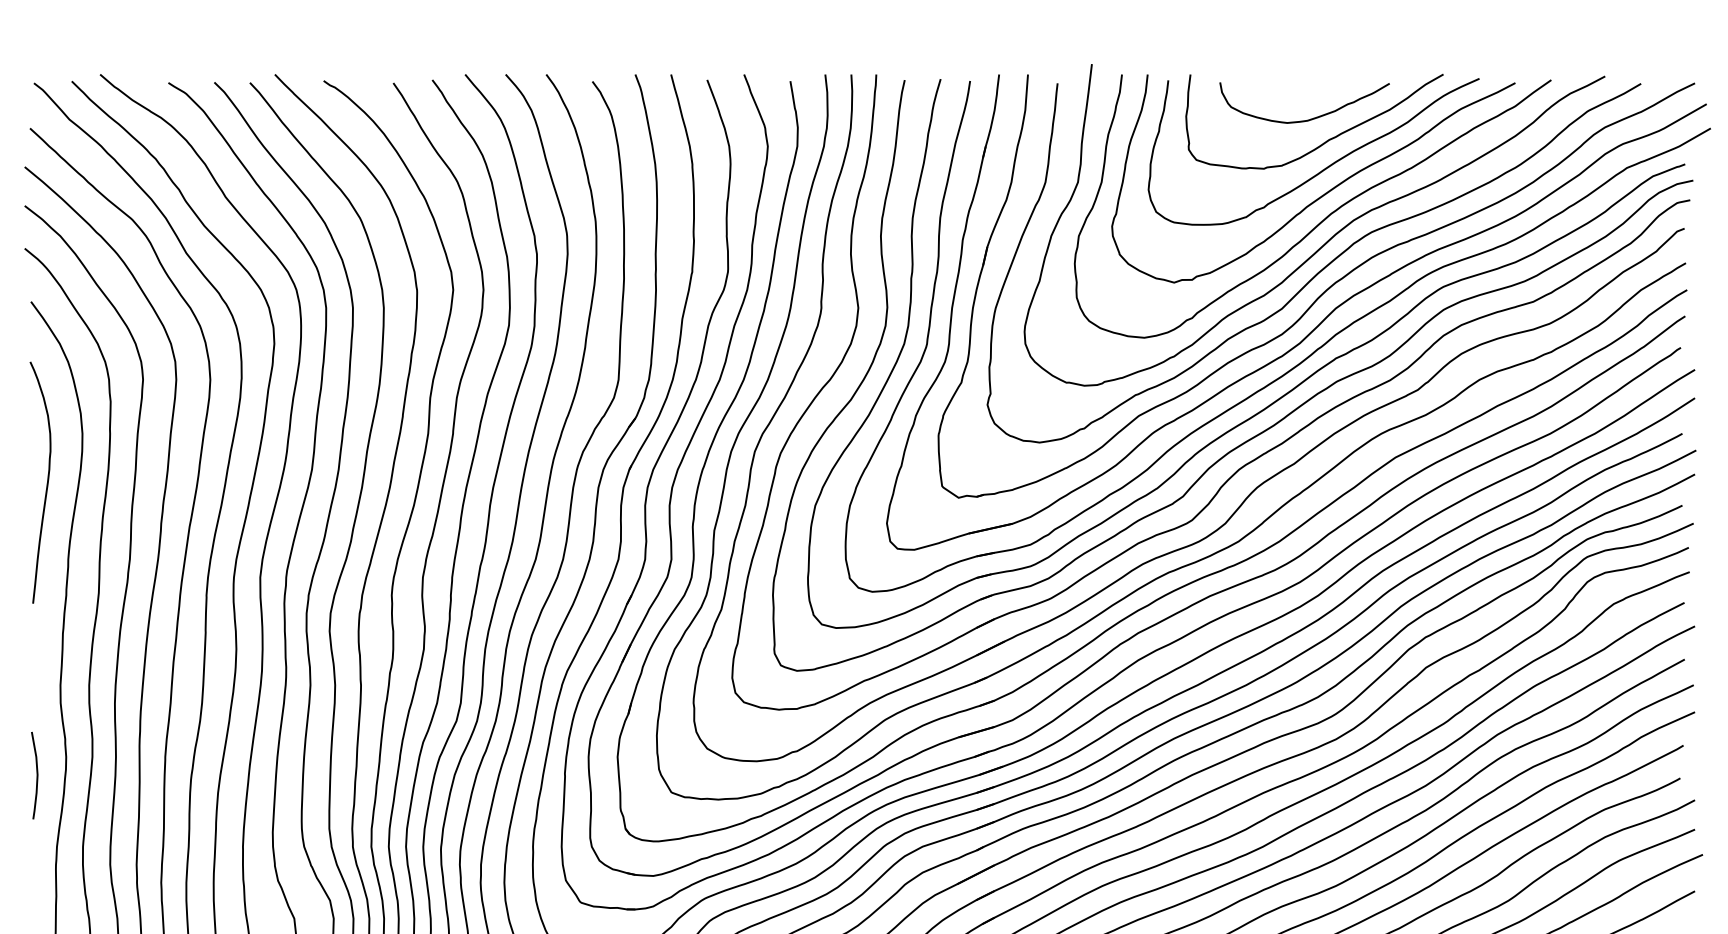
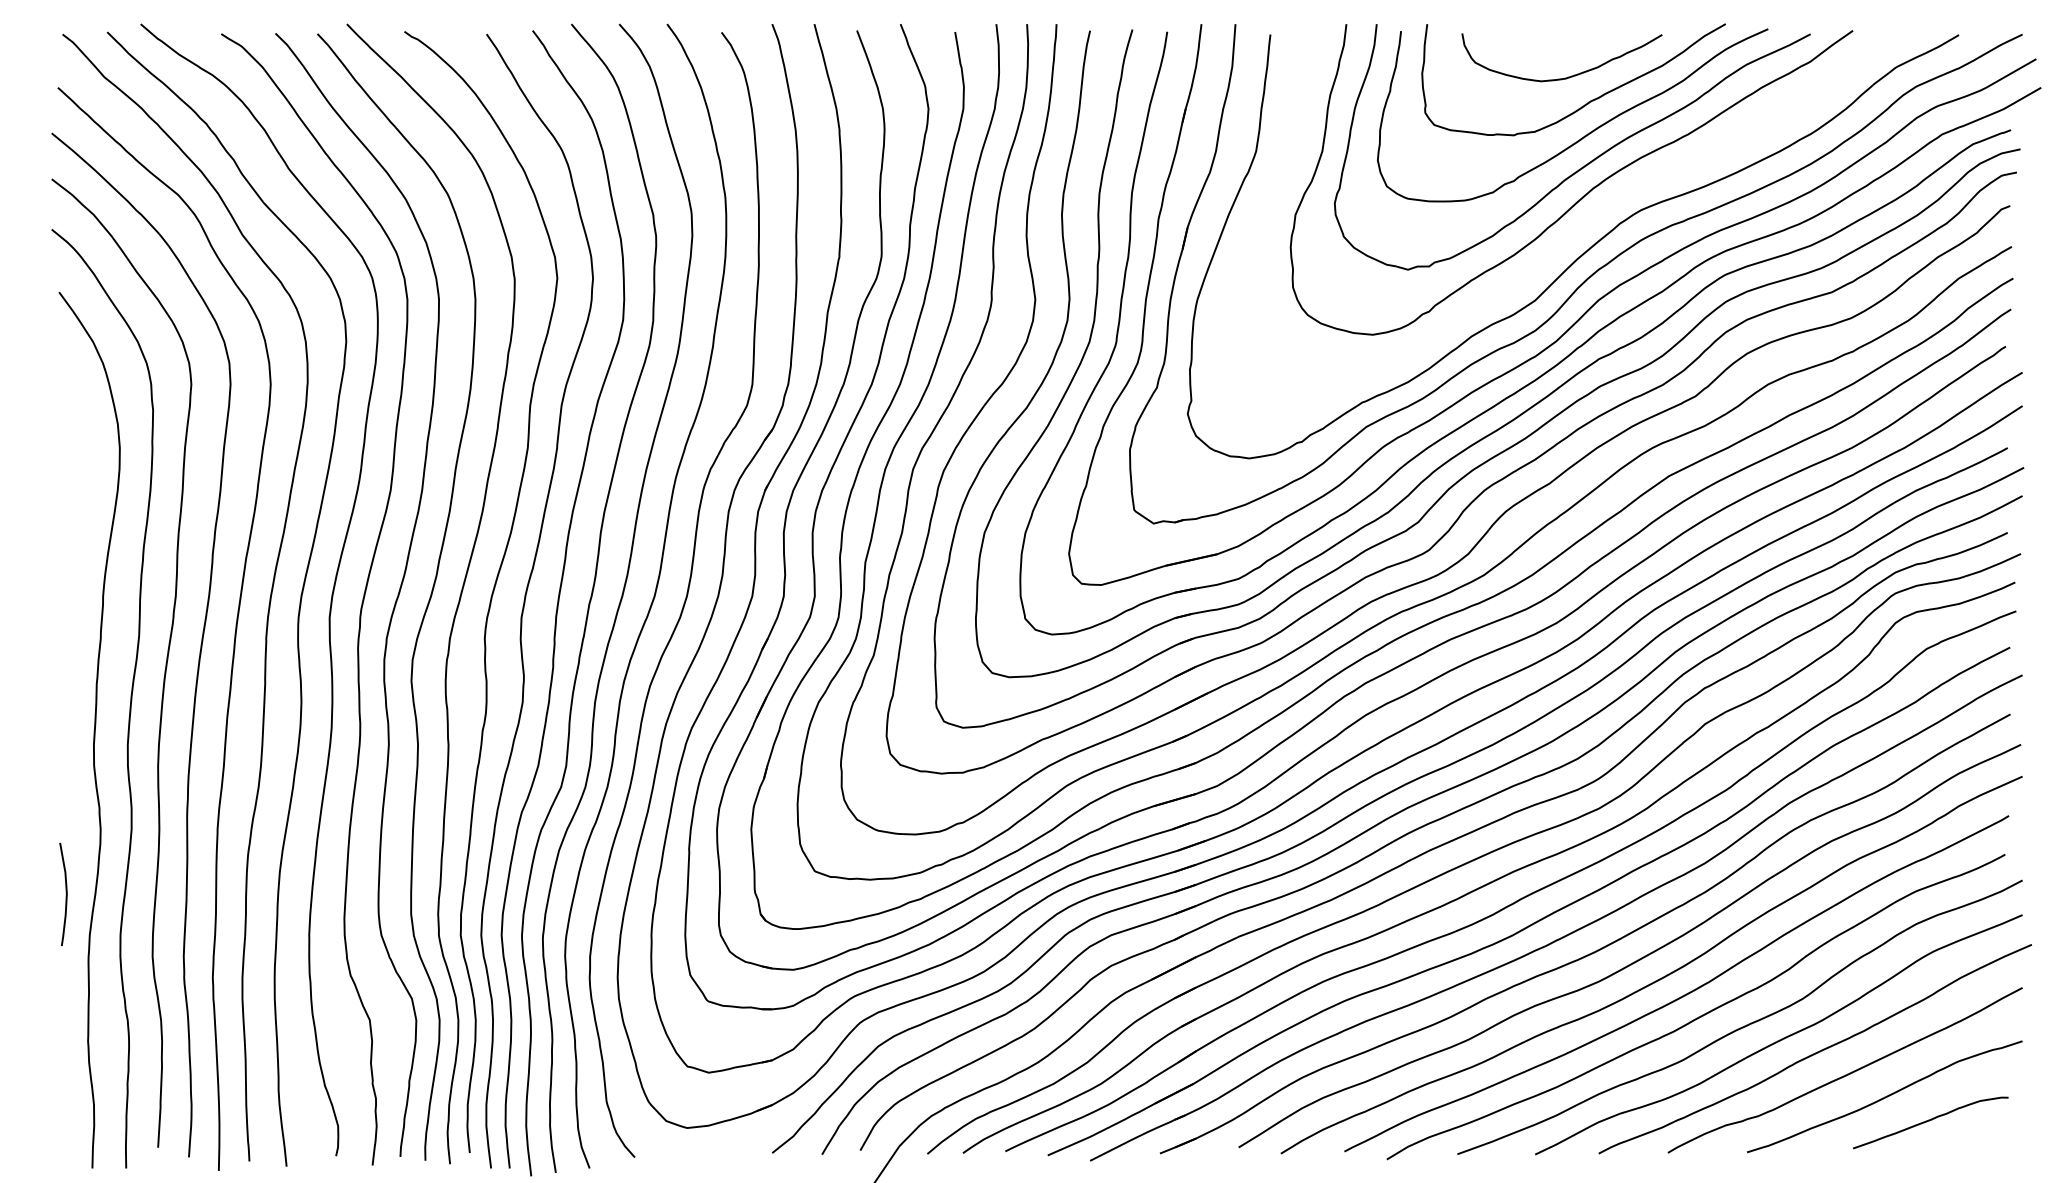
curve: (1328, 239) -> (1590, 218), removed
curve: (46, 484) -> (77, 507), removed
curve: (36, 776) -> (65, 895), moved

